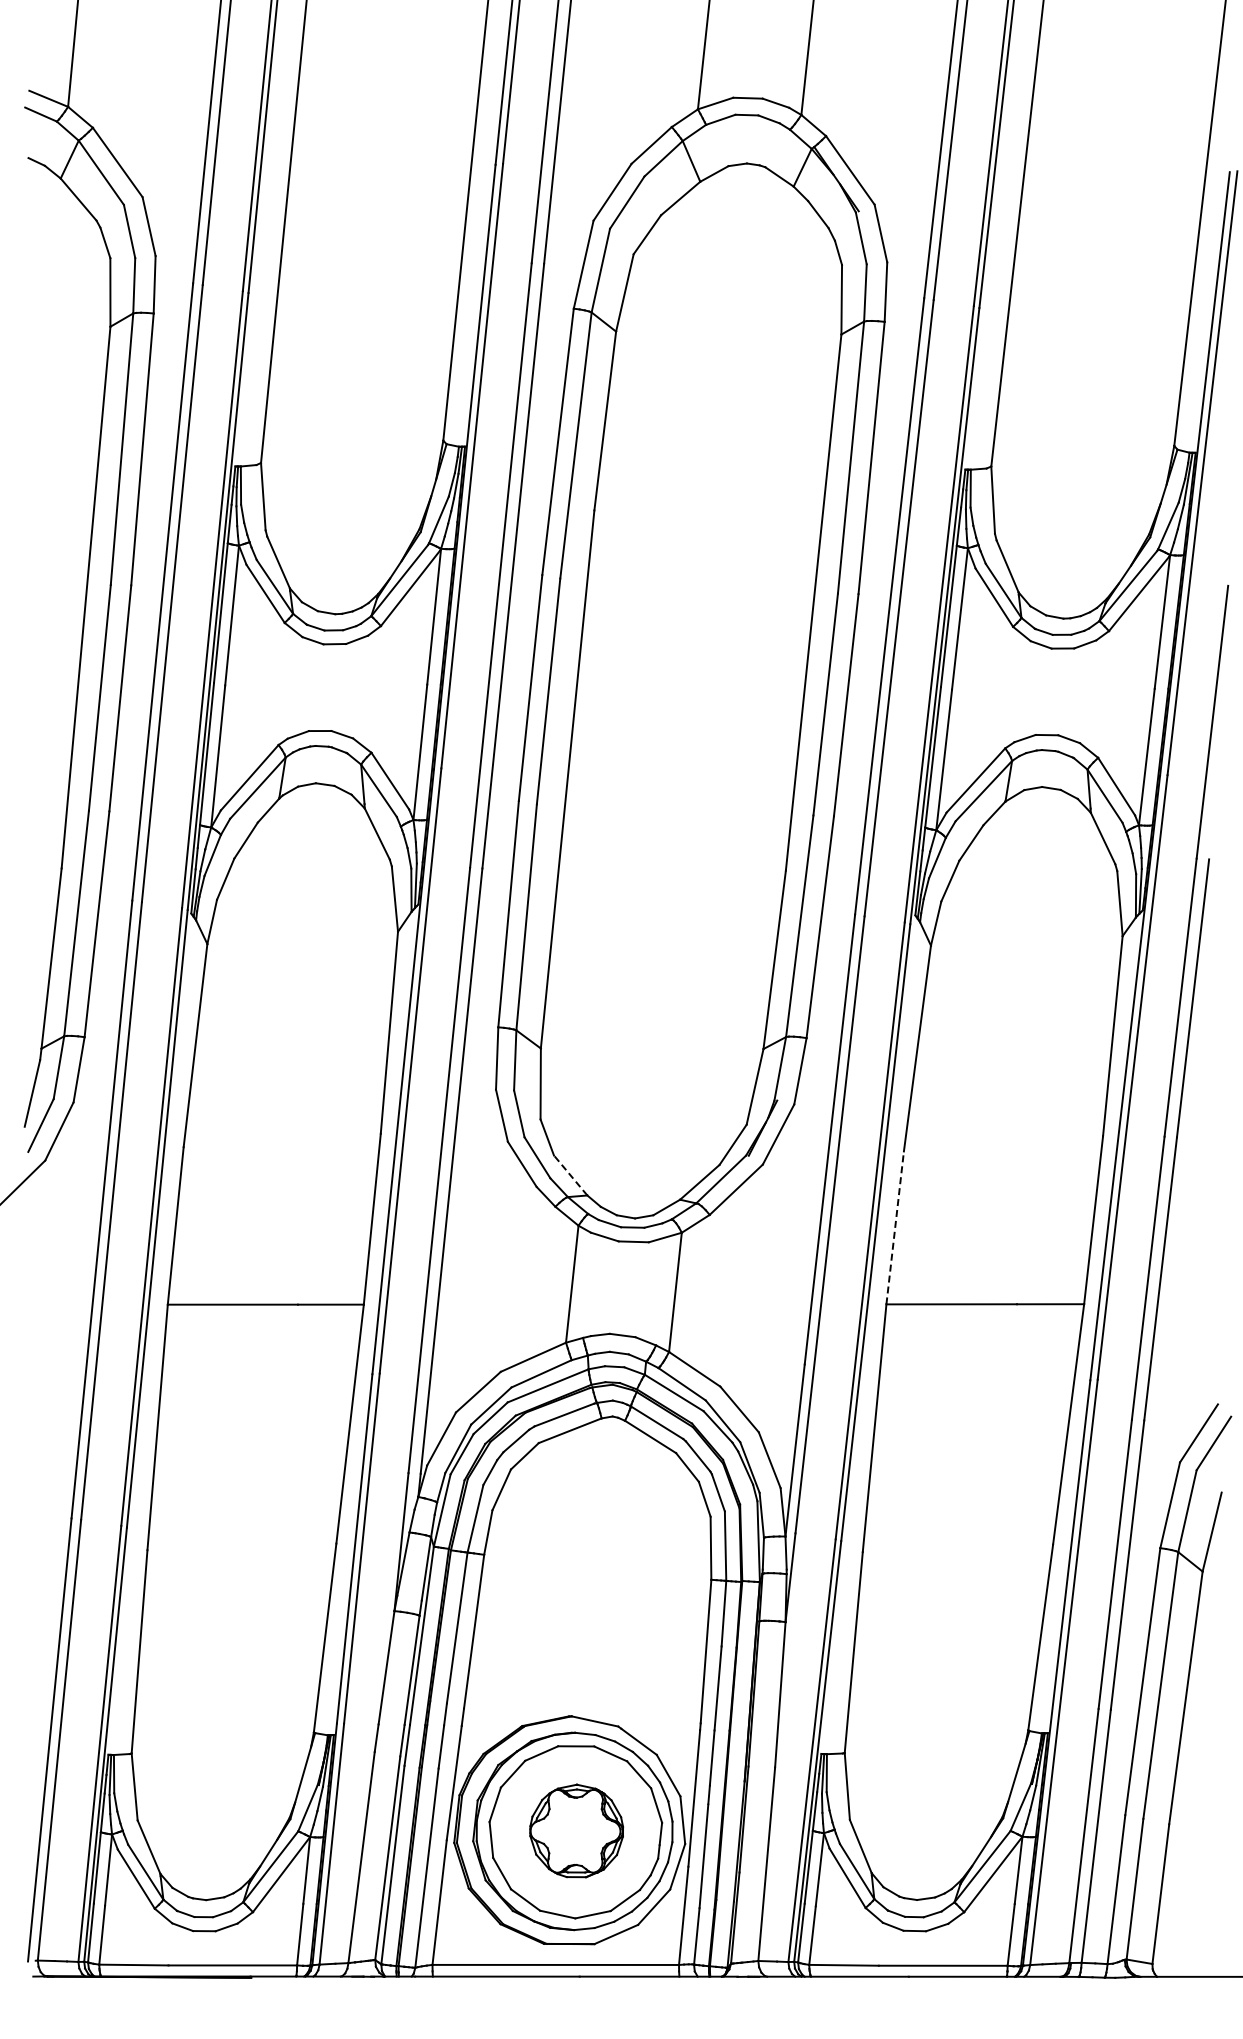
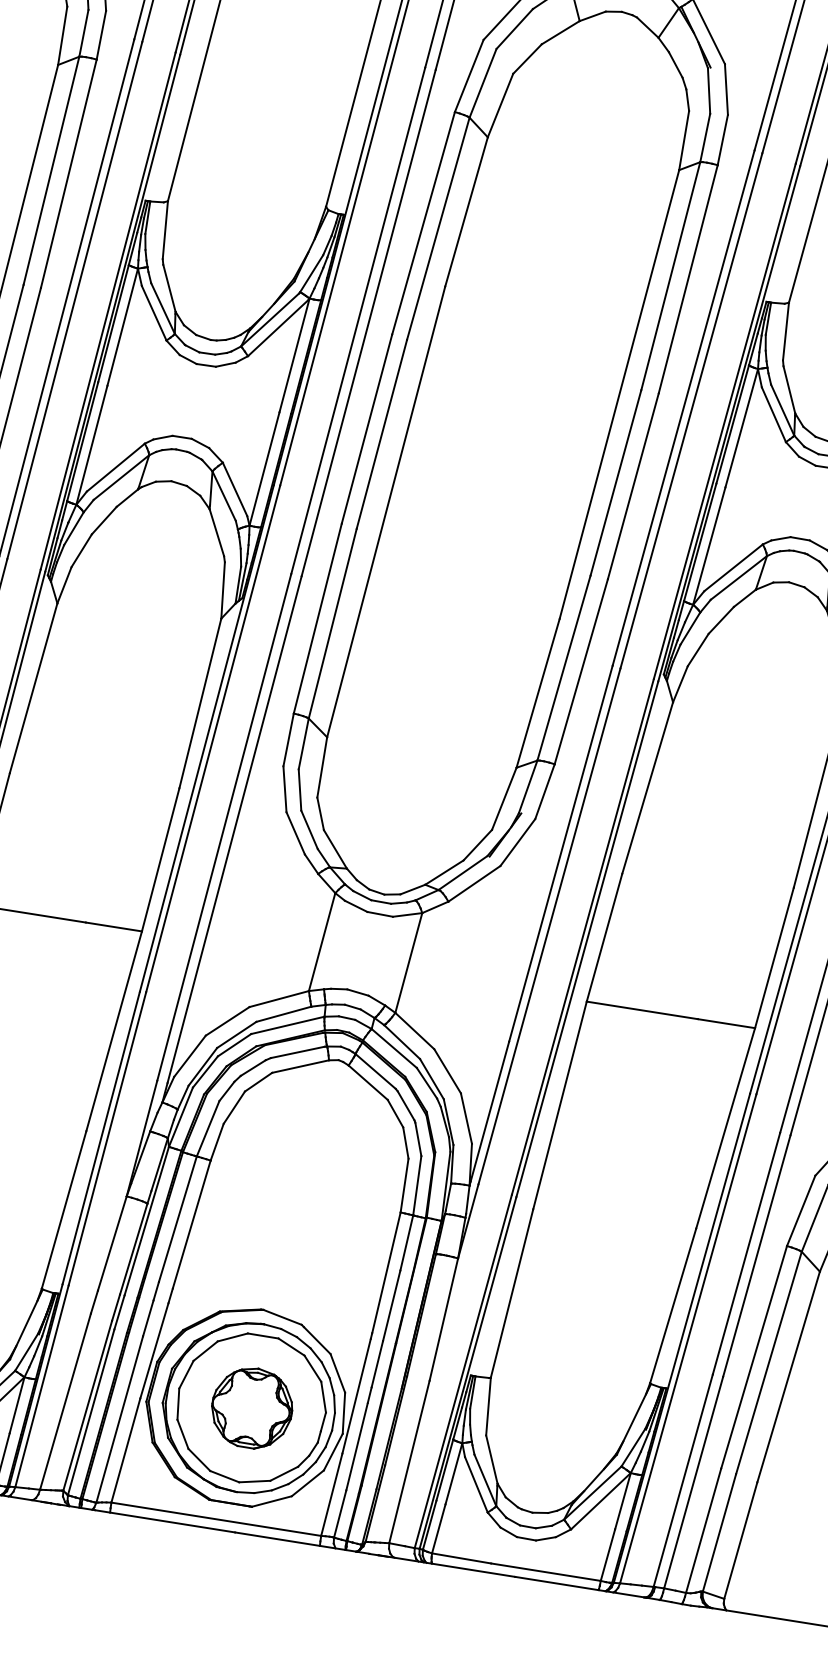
line: (570, 1175) -> (335, 849), dashed -> solid
line: (895, 1227) -> (604, 937), dashed -> solid

